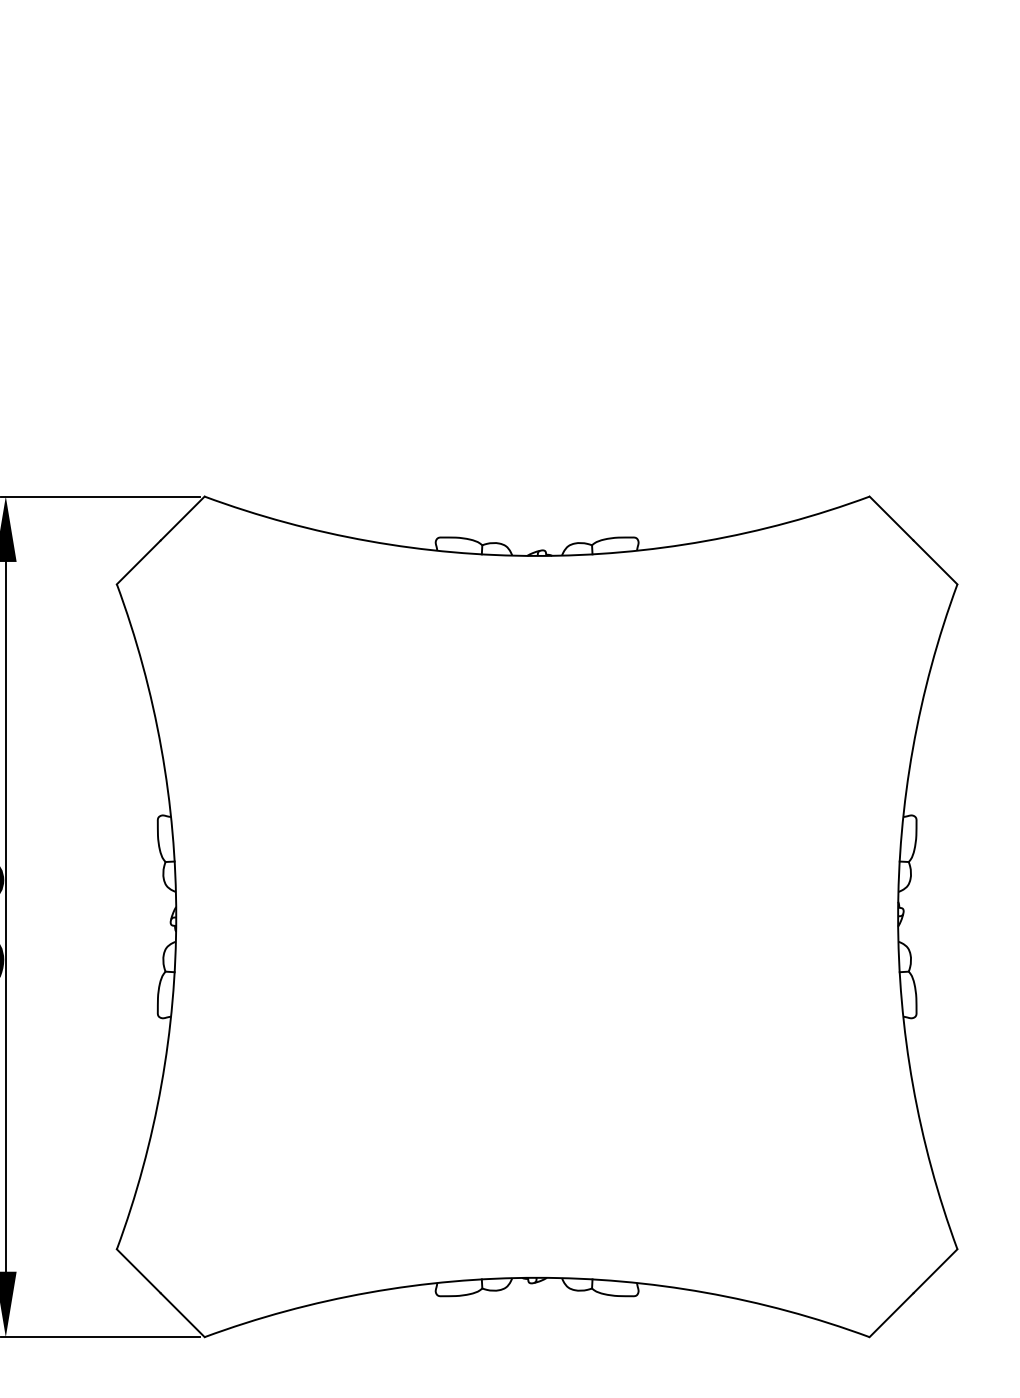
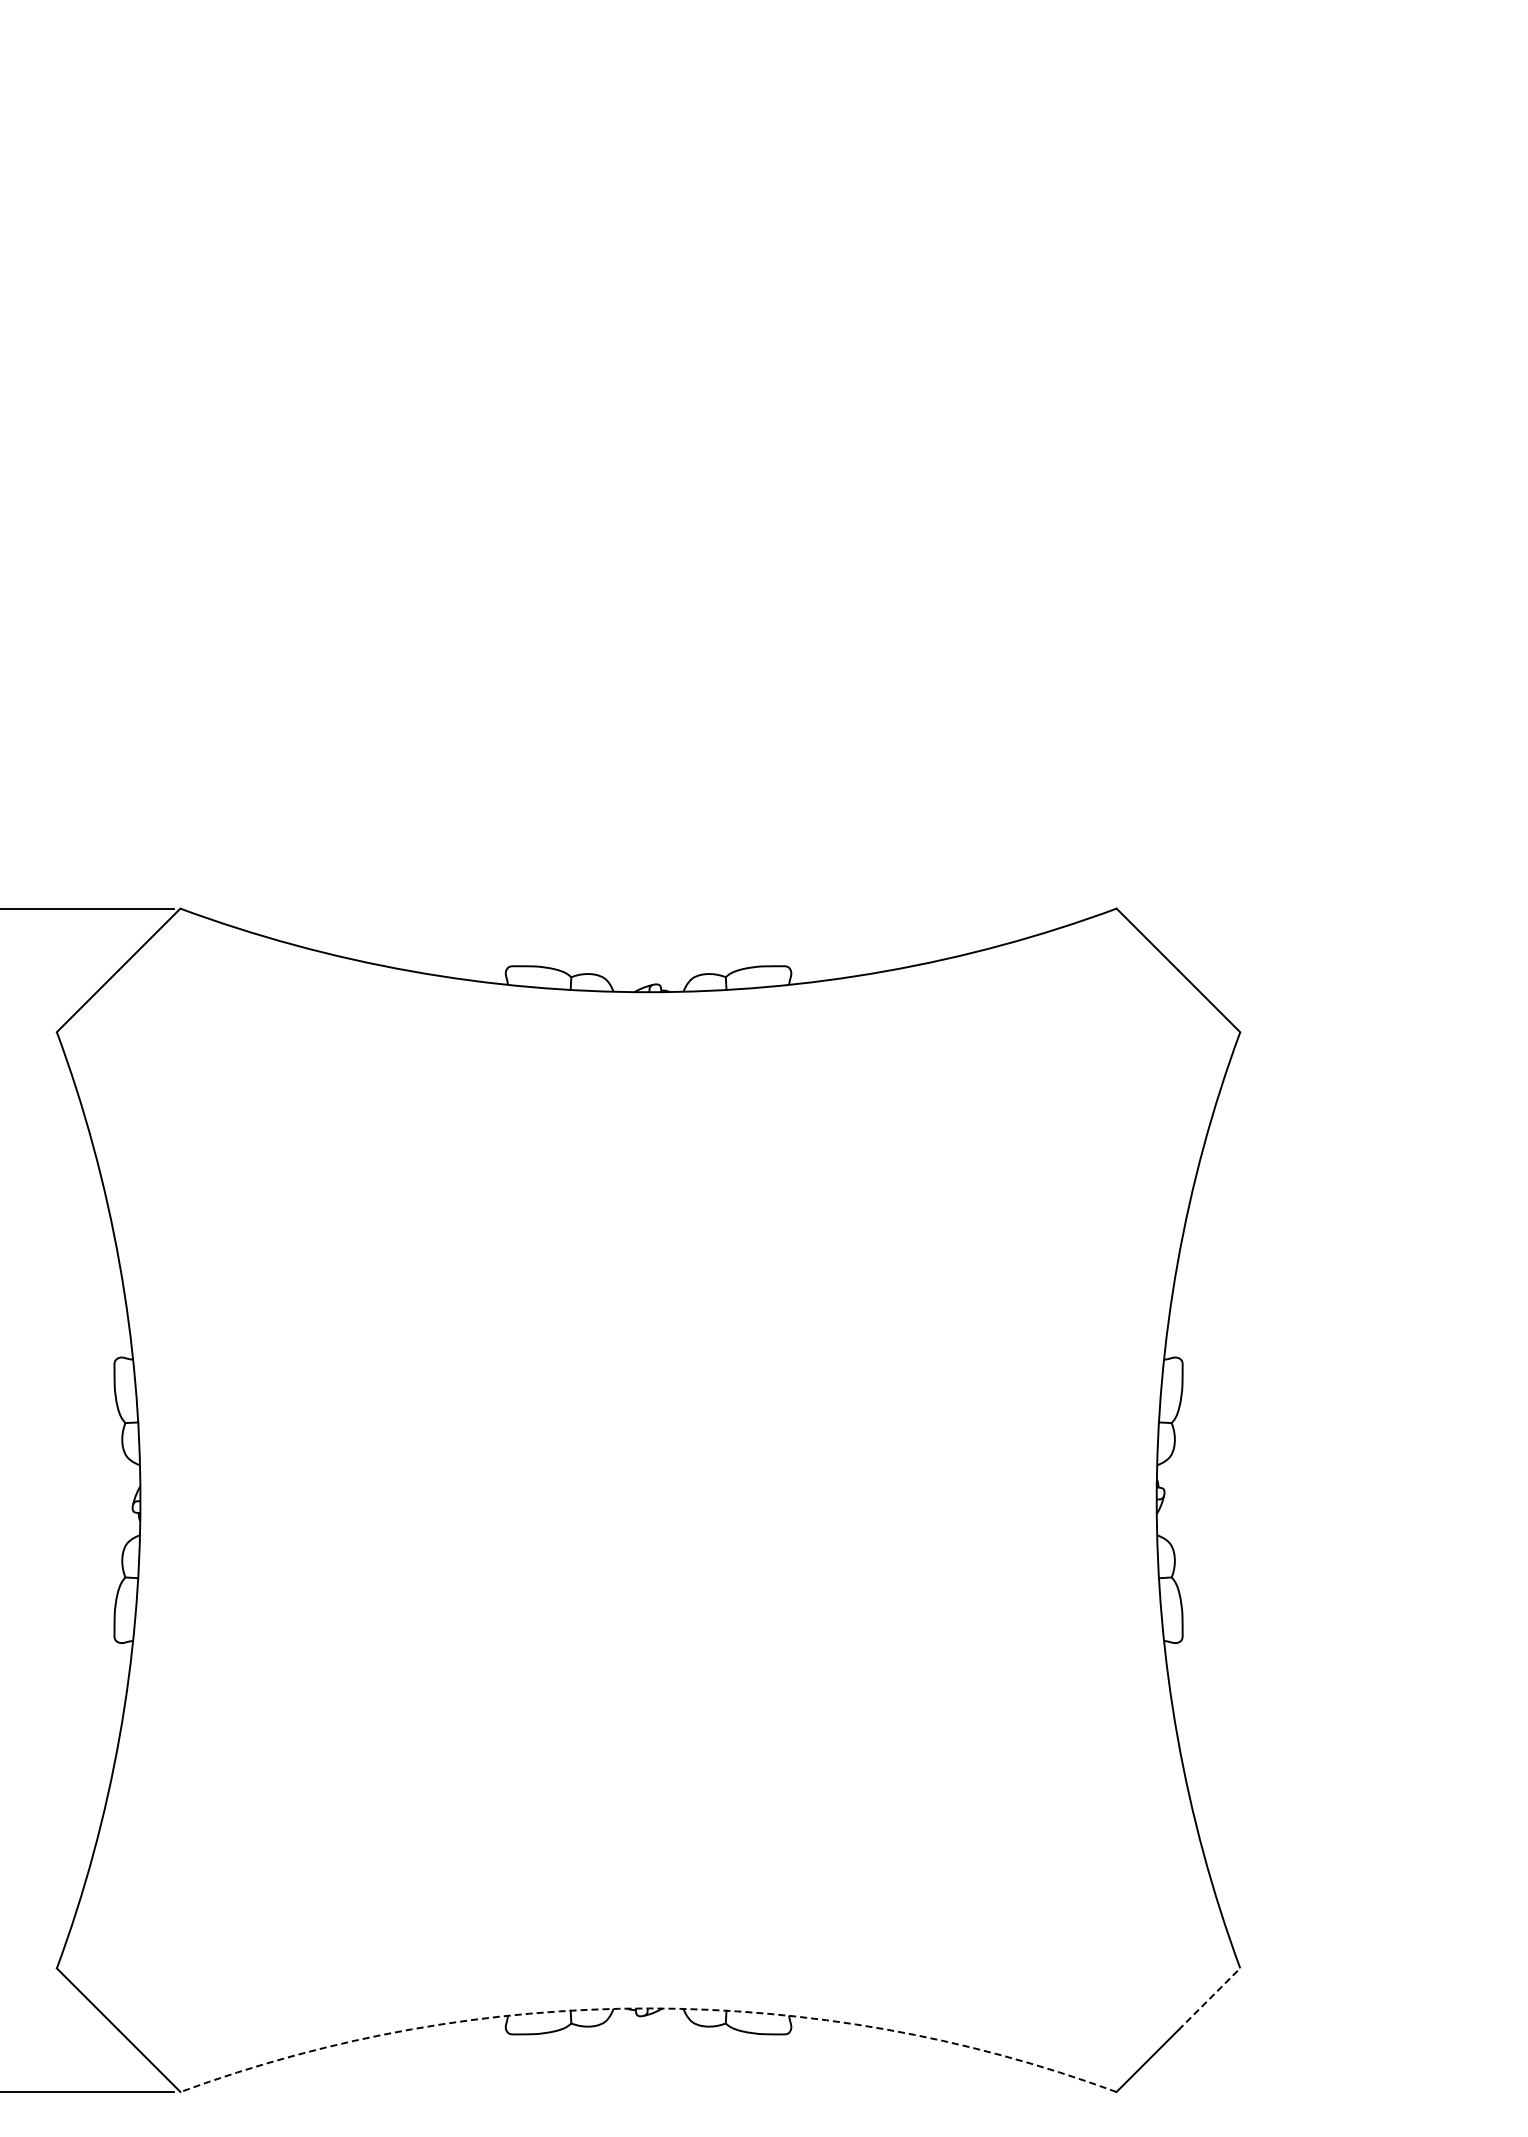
line: (935, 1271) -> (1209, 1999), solid -> dashed
arc: (537, 1277) -> (648, 2008), solid -> dashed

